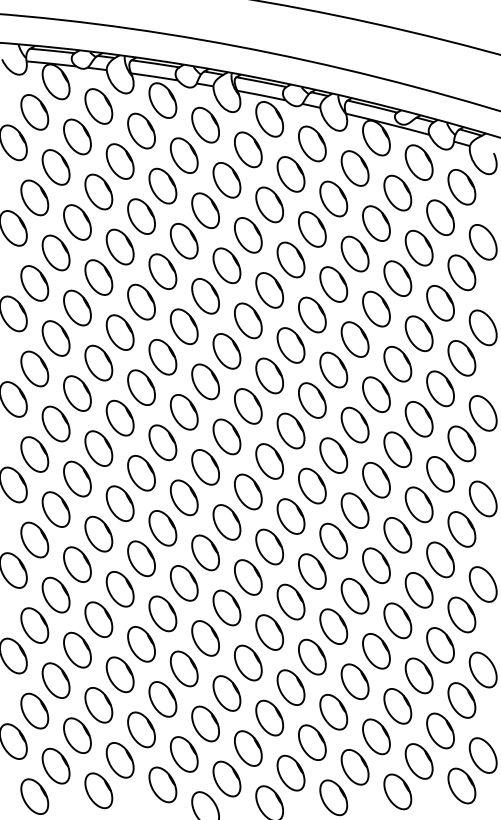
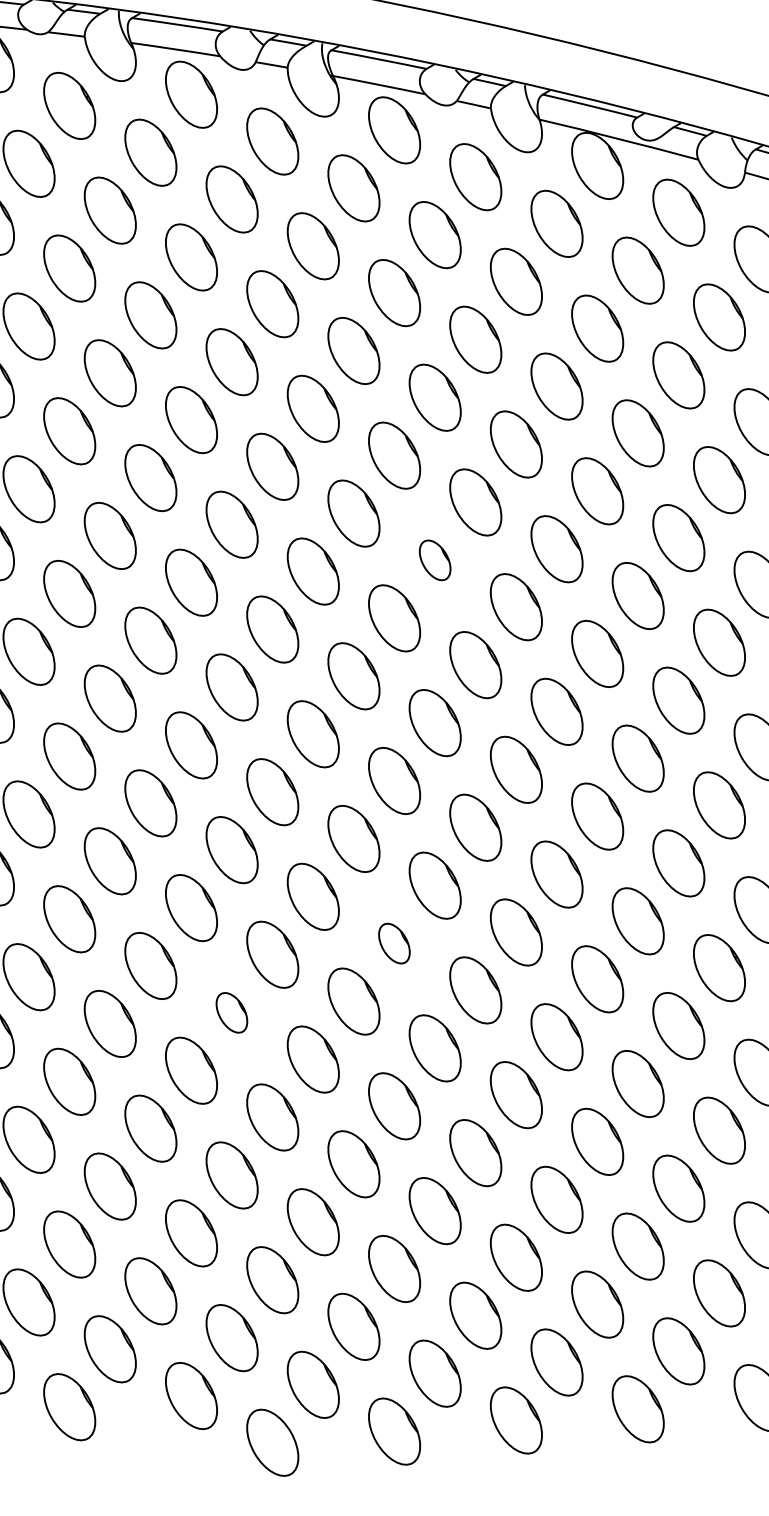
part: (290, 345) -> (434, 560), size x0.6
part: (269, 546) -> (394, 942), size x0.6
part: (183, 583) -> (230, 1012), size x0.6

